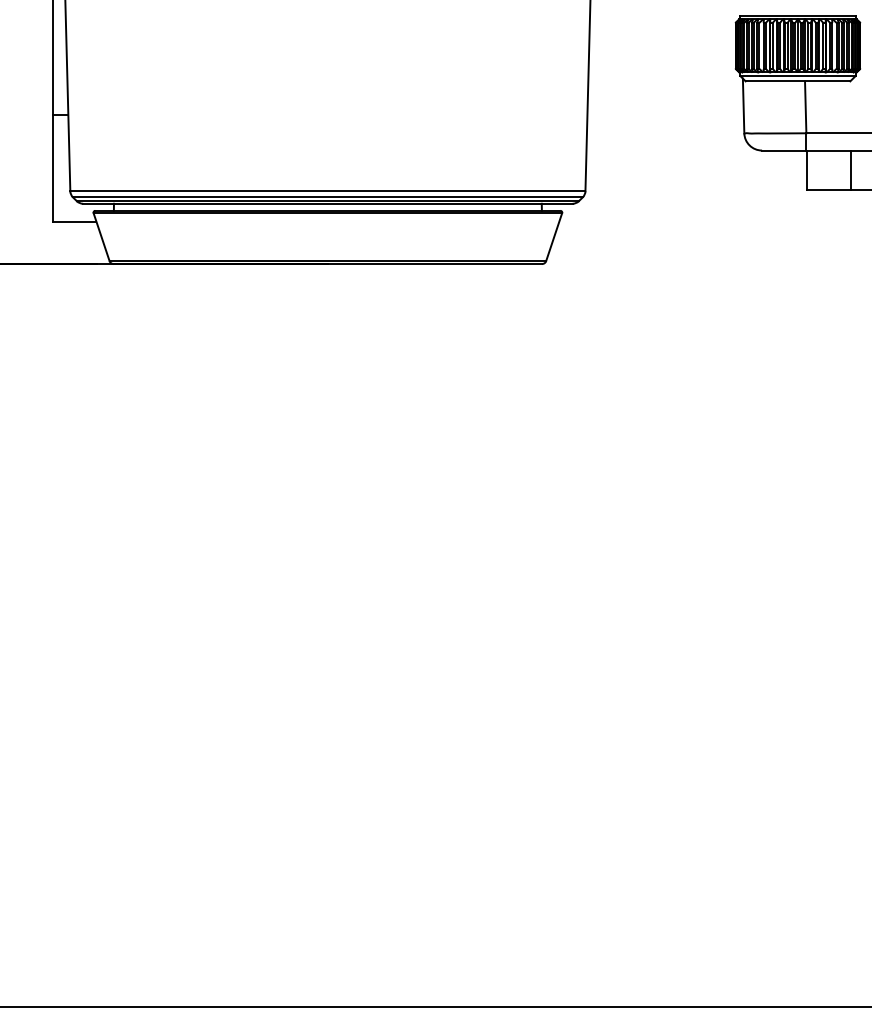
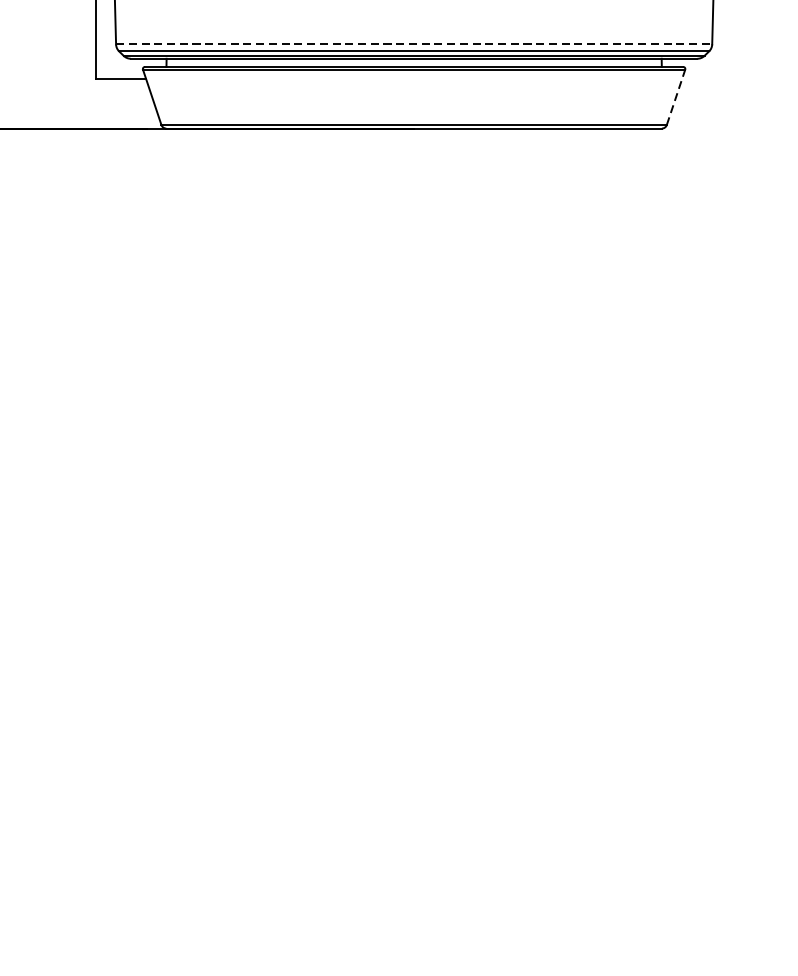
line: (327, 191) -> (413, 44), solid -> dashed
line: (554, 236) -> (676, 96), solid -> dashed

